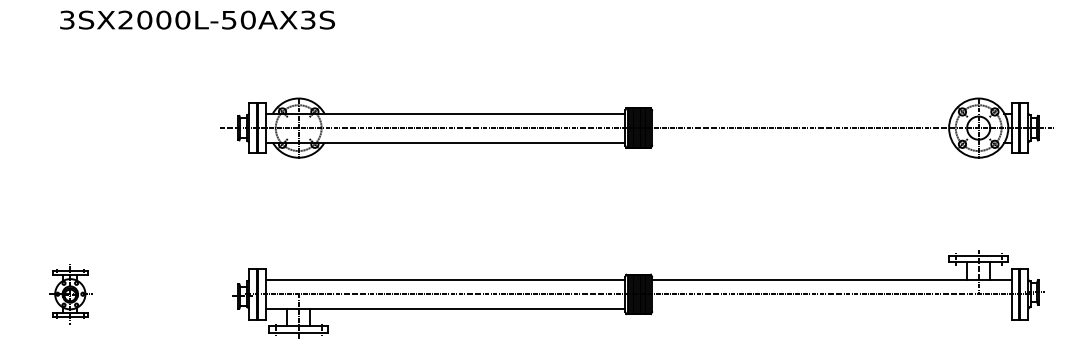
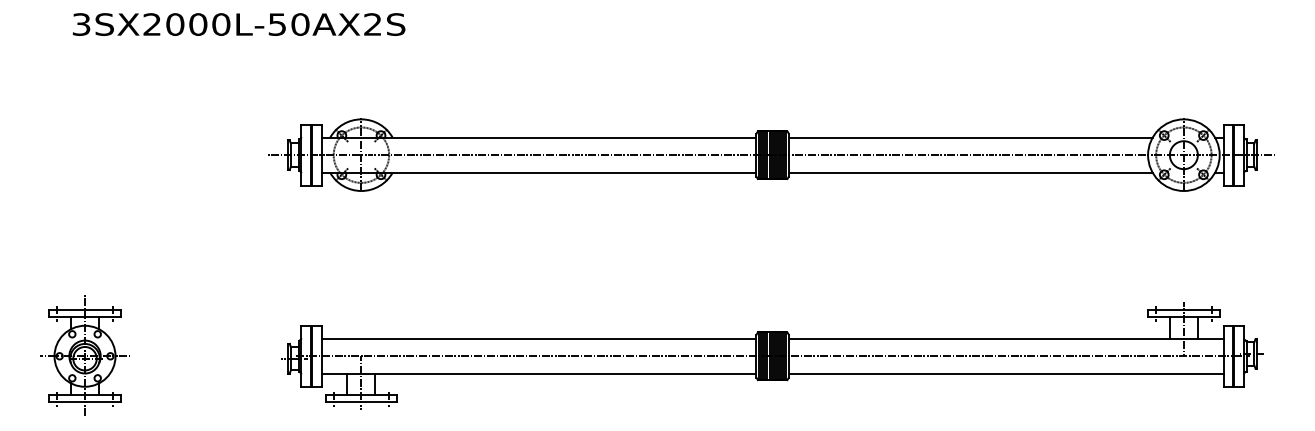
text: (308, 20) -> (373, 25), 3SX2000L-50AX3S -> 3SX2000L-50AX2S
line: (802, 113) -> (970, 137), added
line: (802, 142) -> (970, 172), added
part: (70, 293) -> (85, 355), size x1.67
line: (831, 308) -> (1005, 373), added

